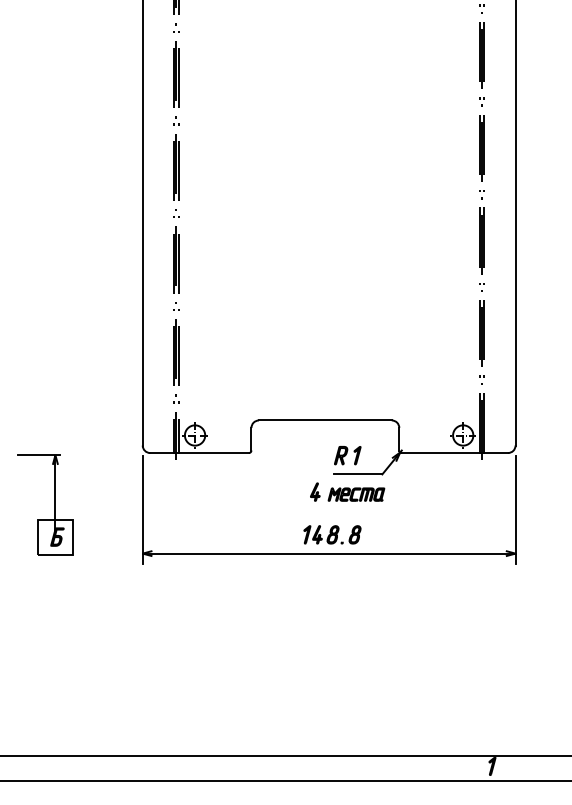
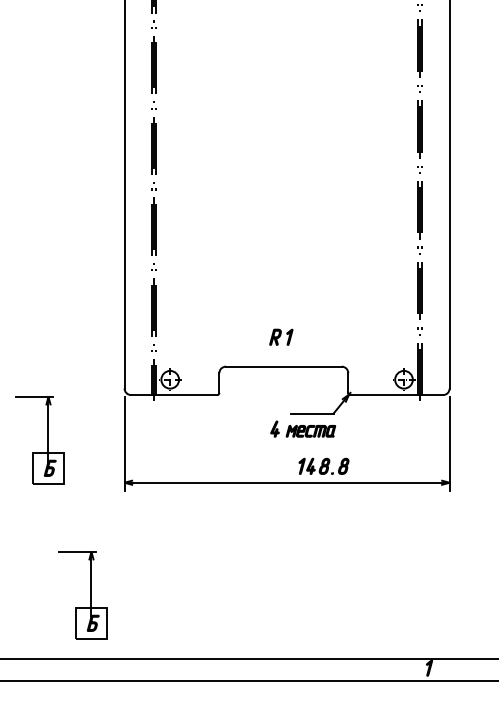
part: (347, 454) -> (281, 336), moved
part: (331, 533) -> (323, 465), moved
part: (103, 682) -> (90, 595), added

